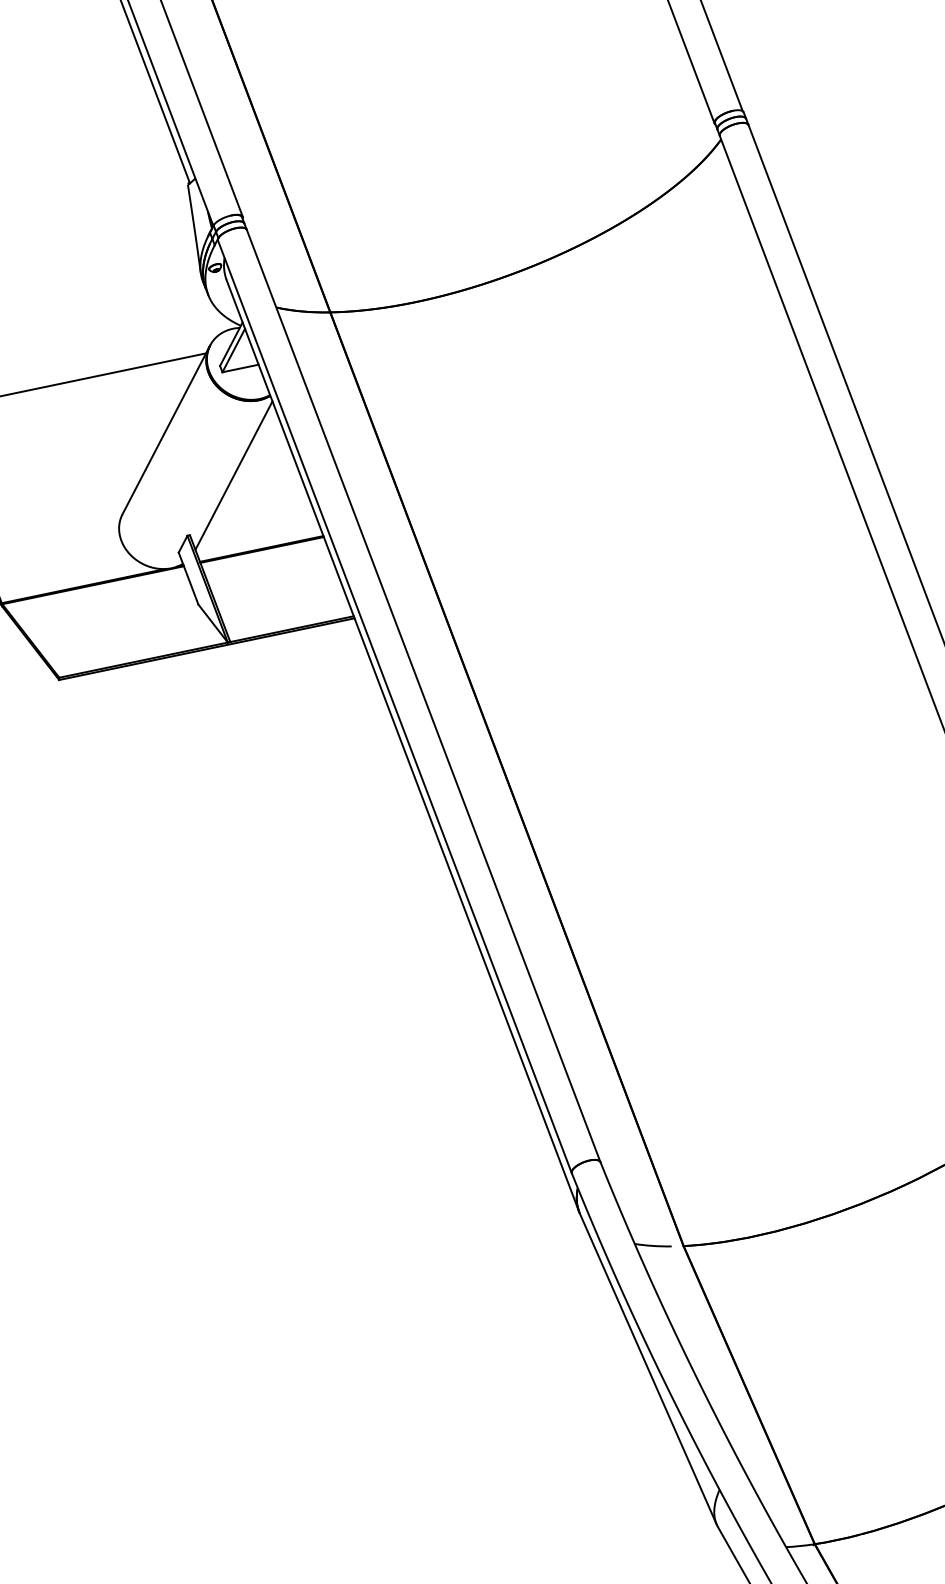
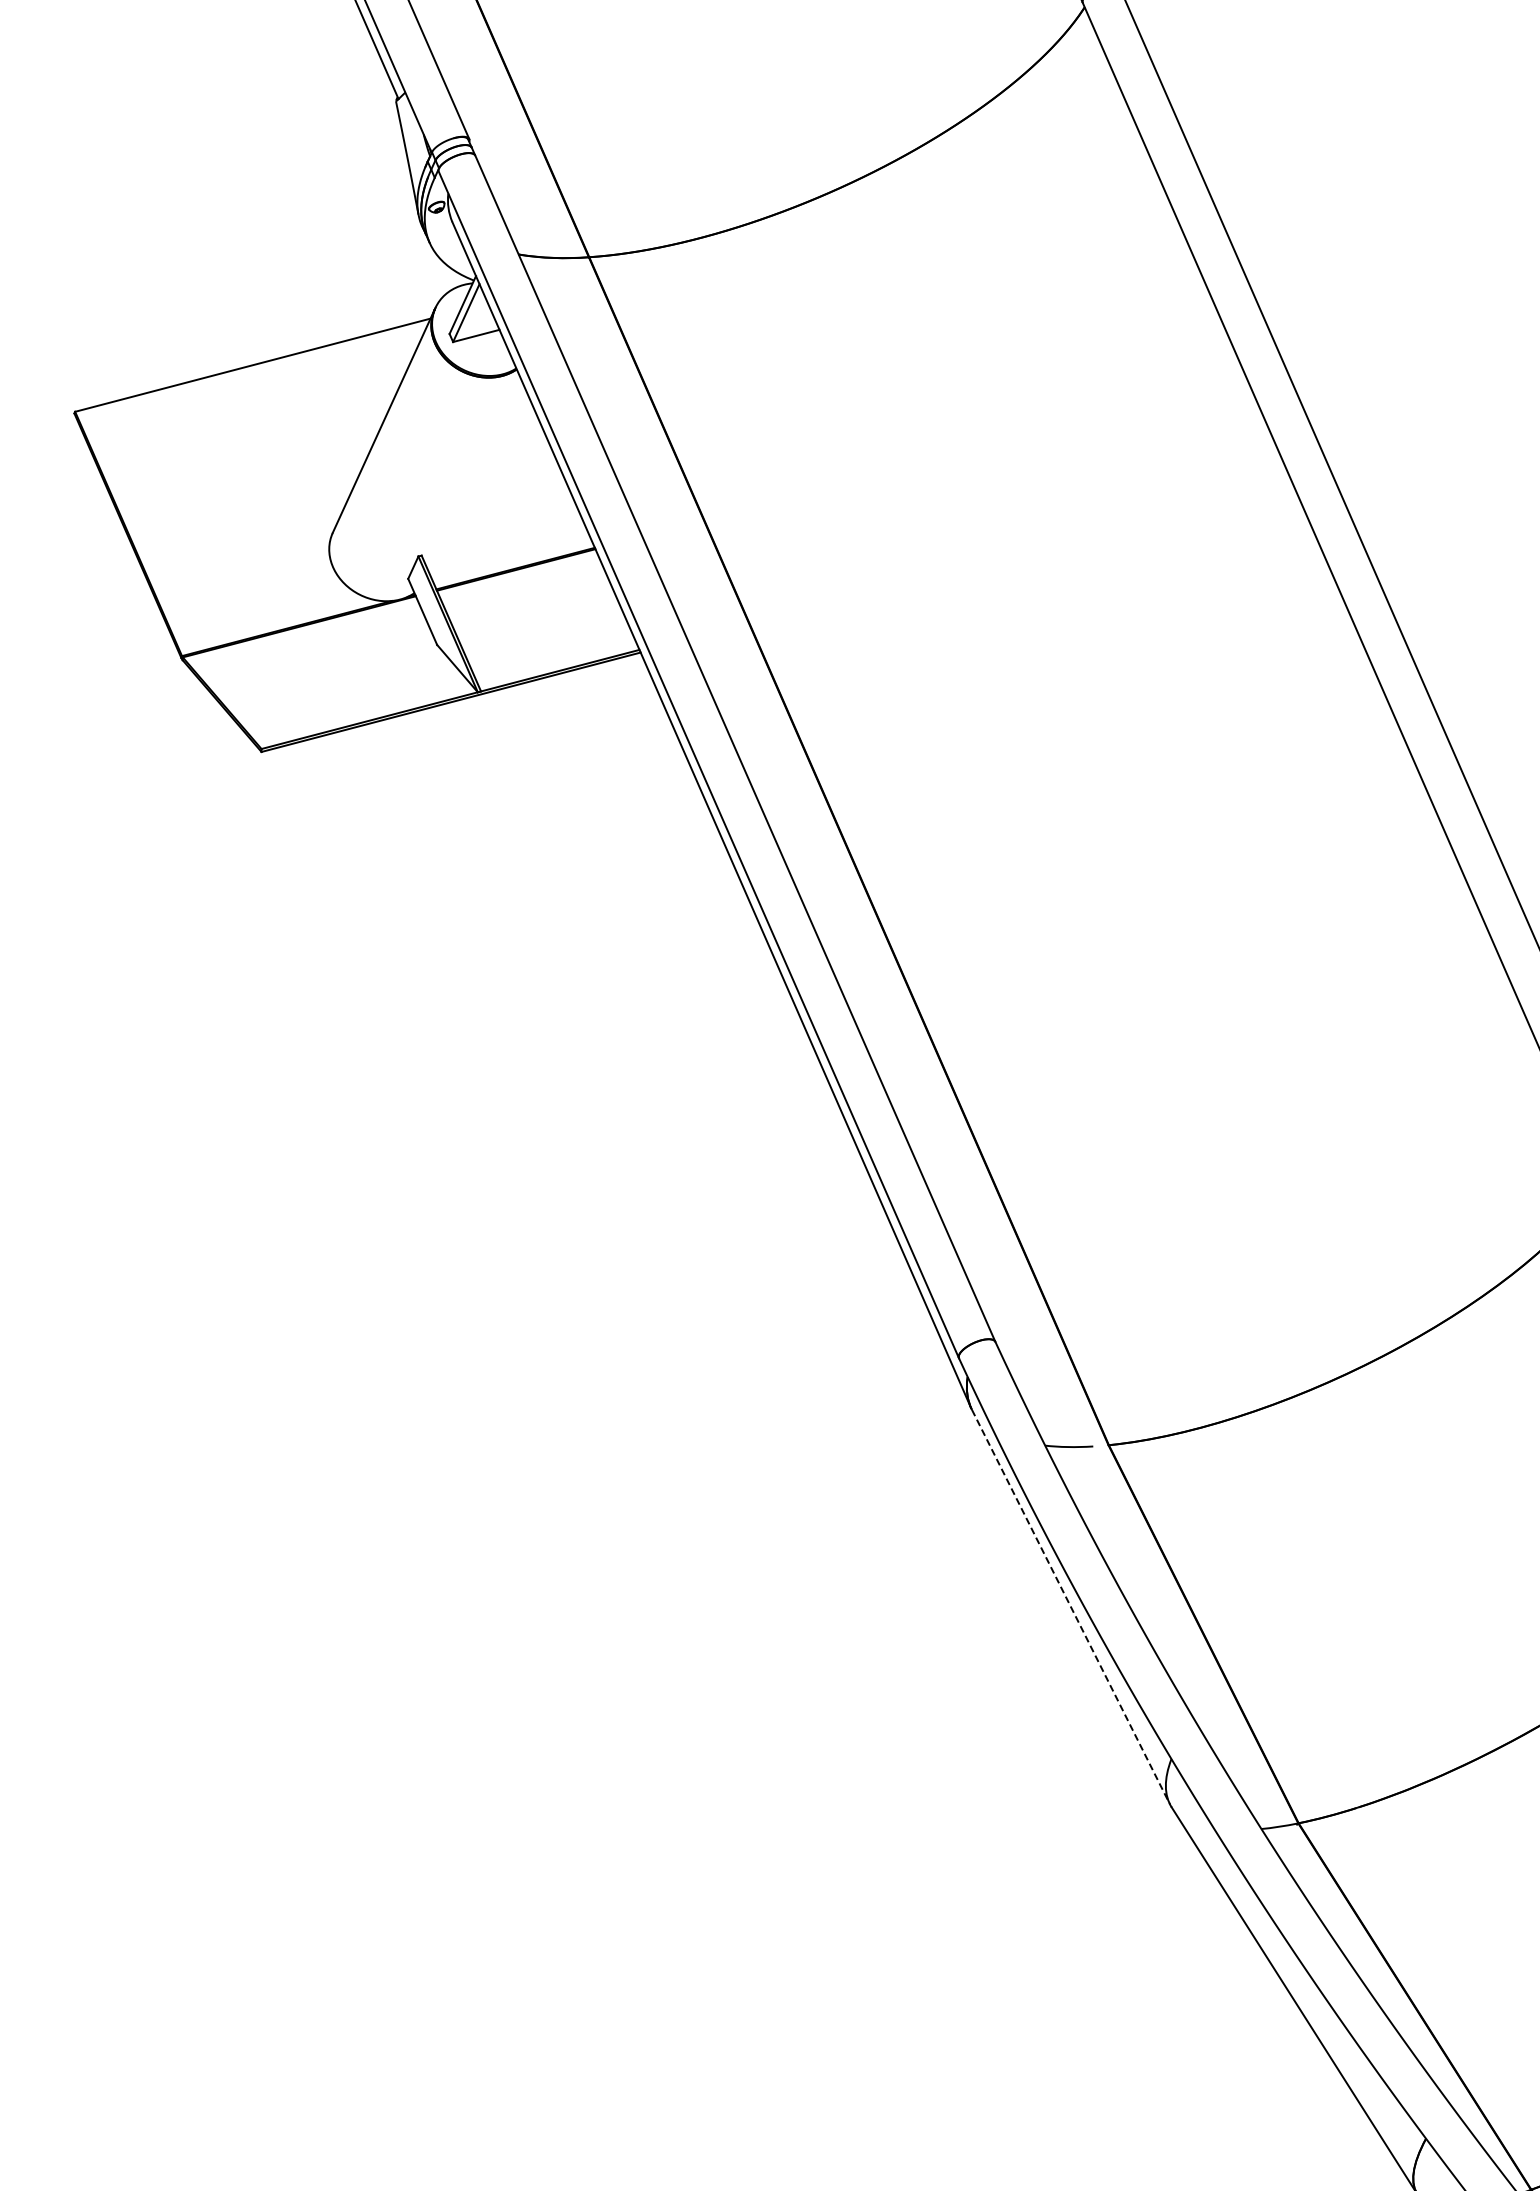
line: (233, 475) -> (474, 475), removed
line: (647, 1369) -> (1070, 1607), solid -> dashed

